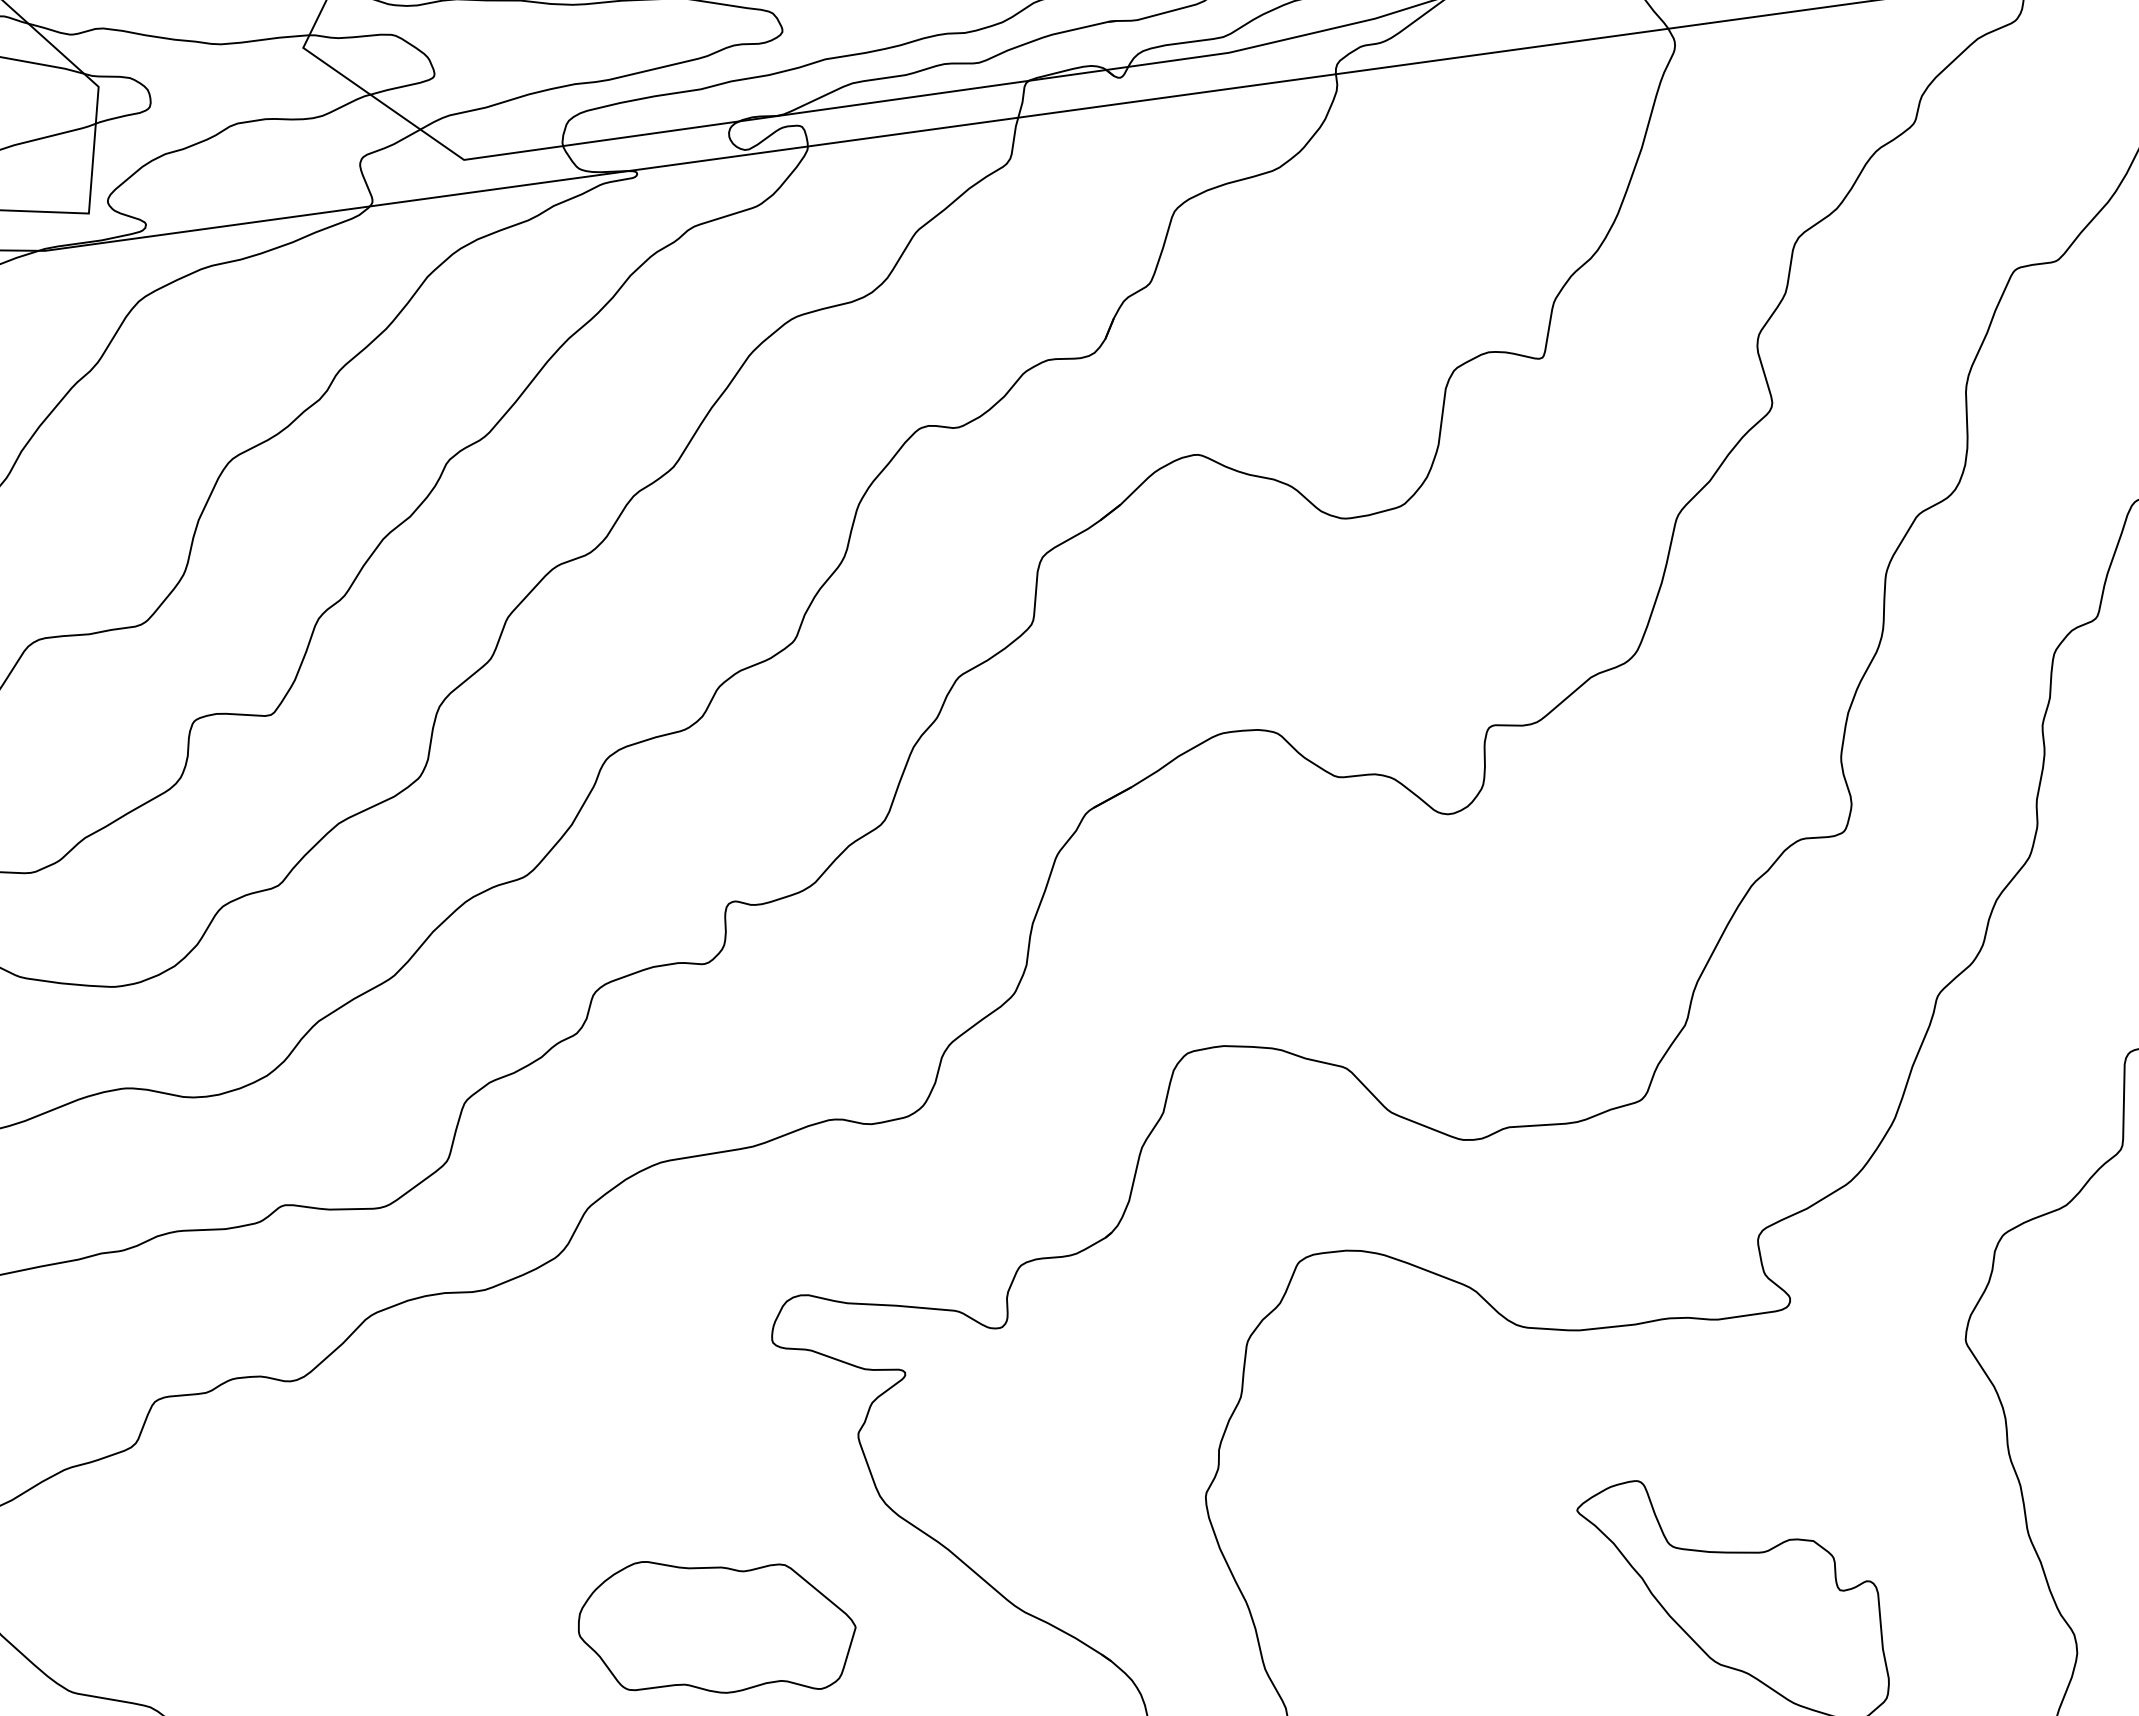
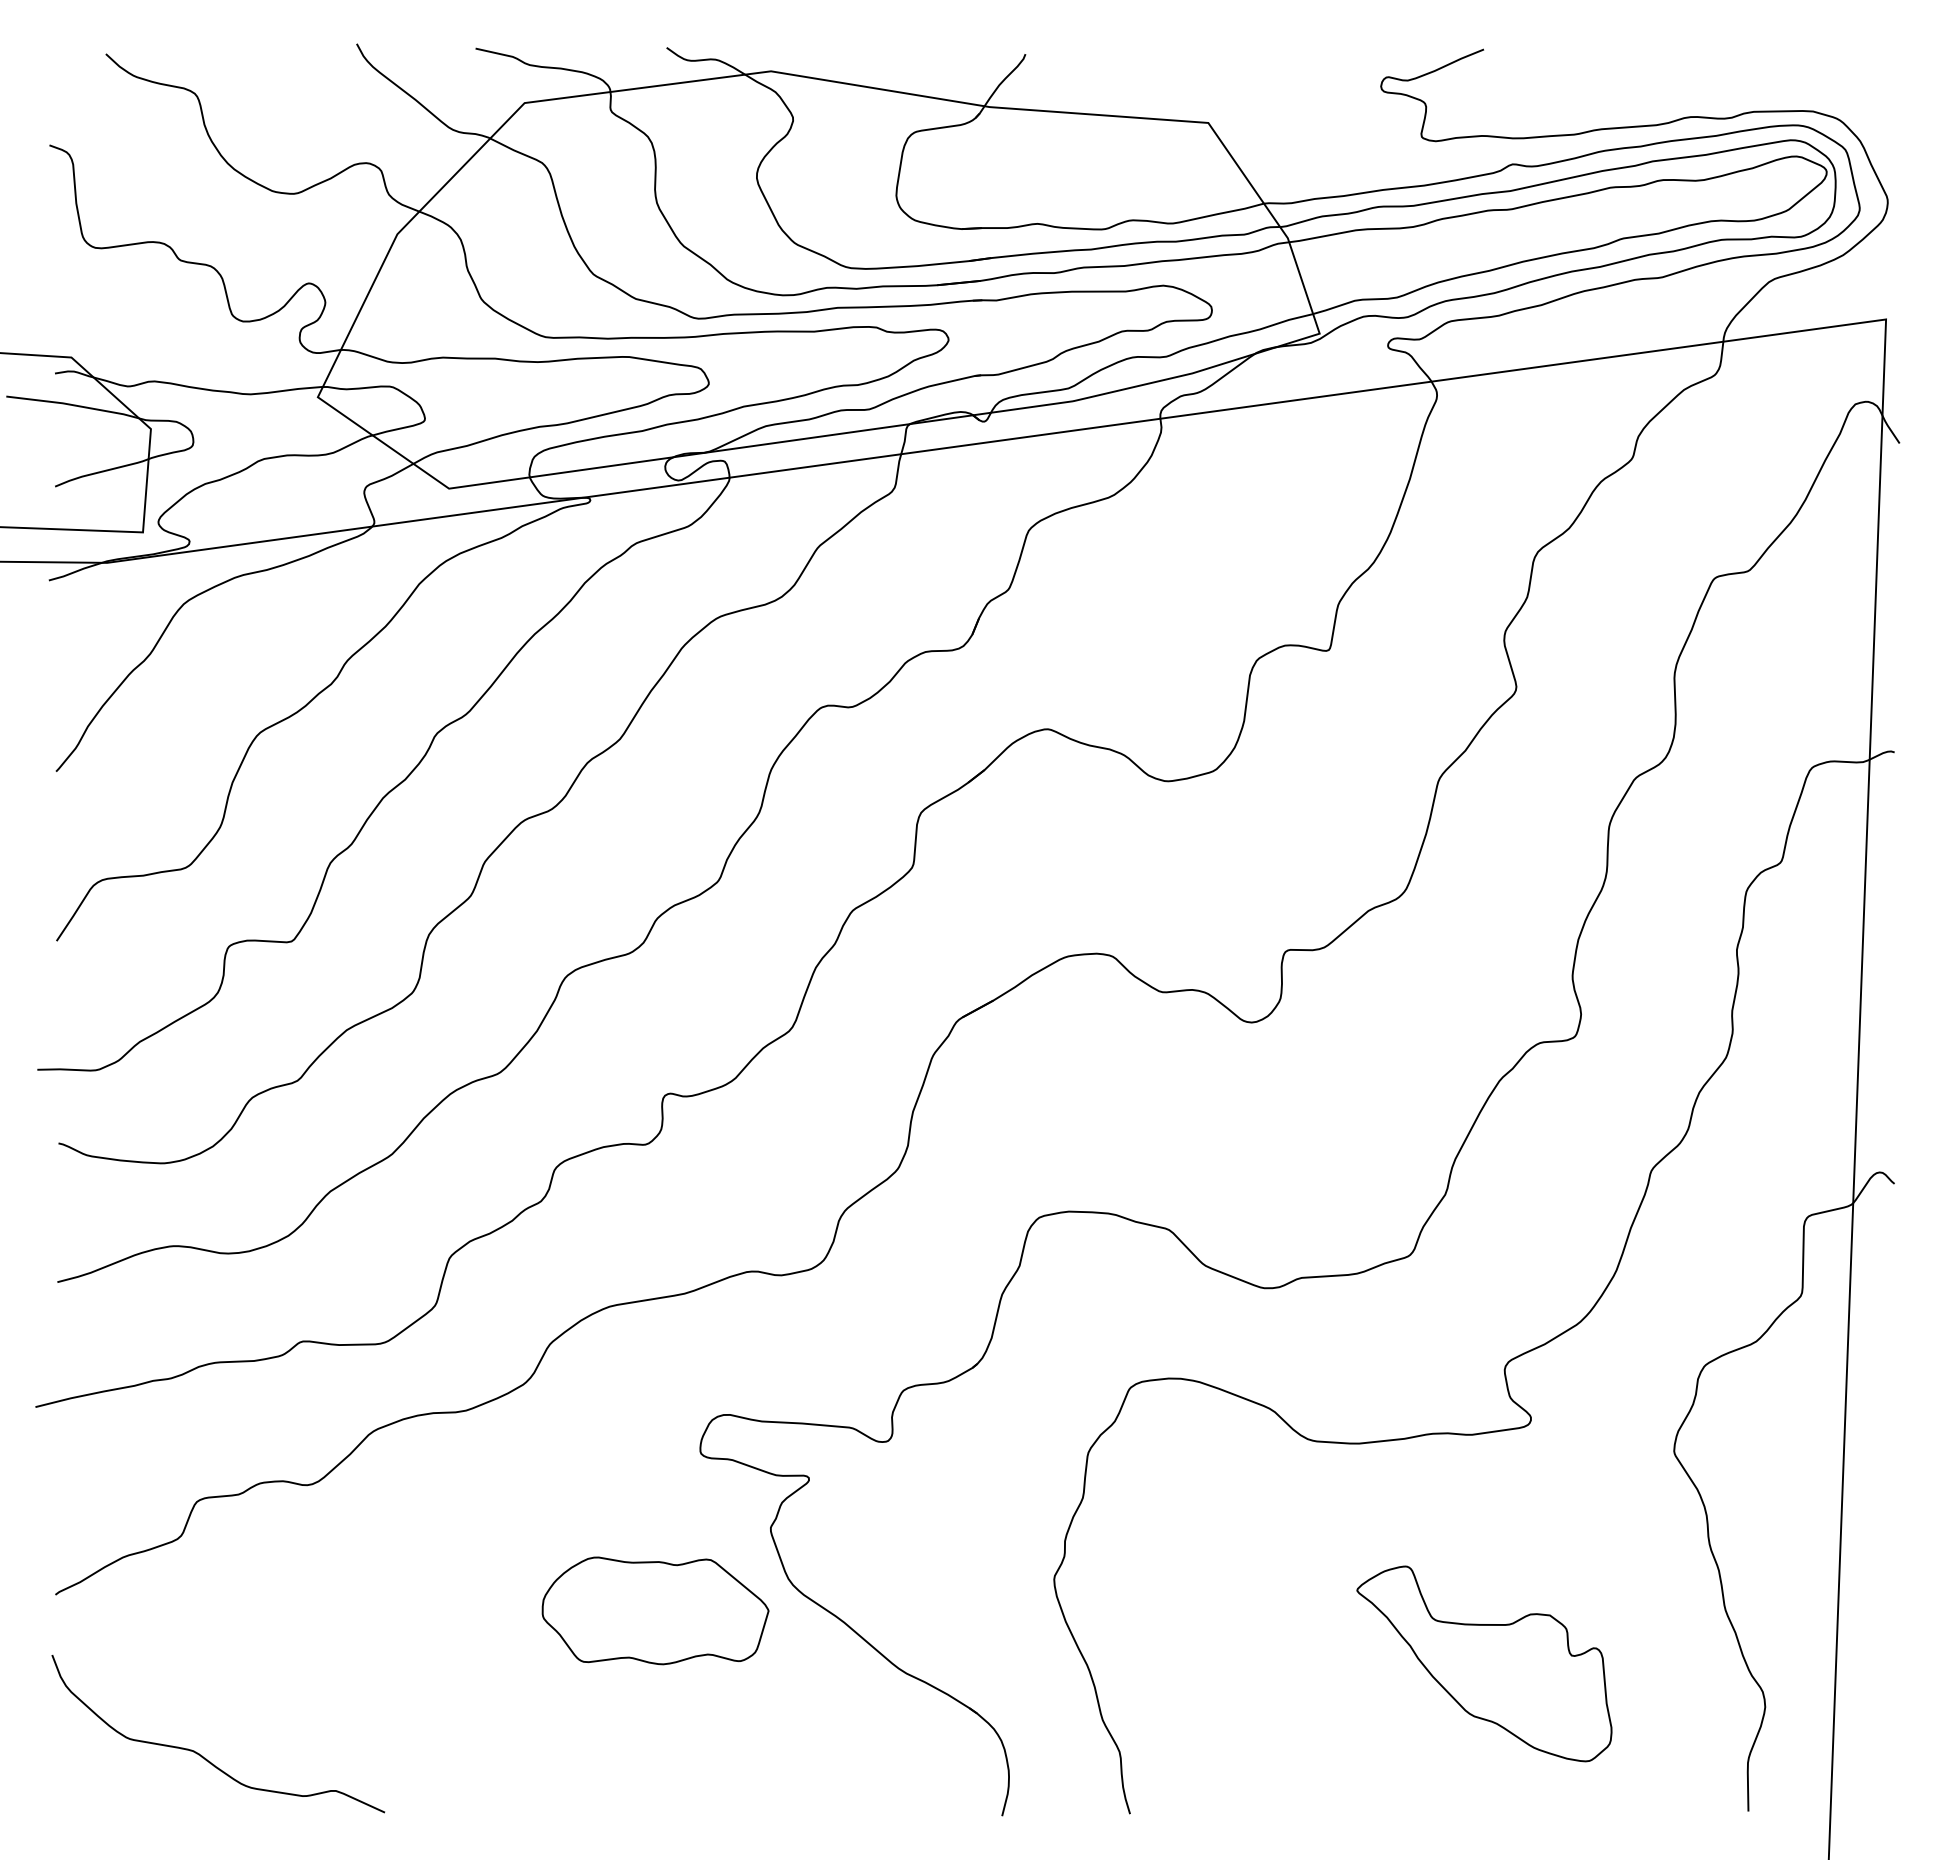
part: (717, 1626) -> (655, 1610), moved

